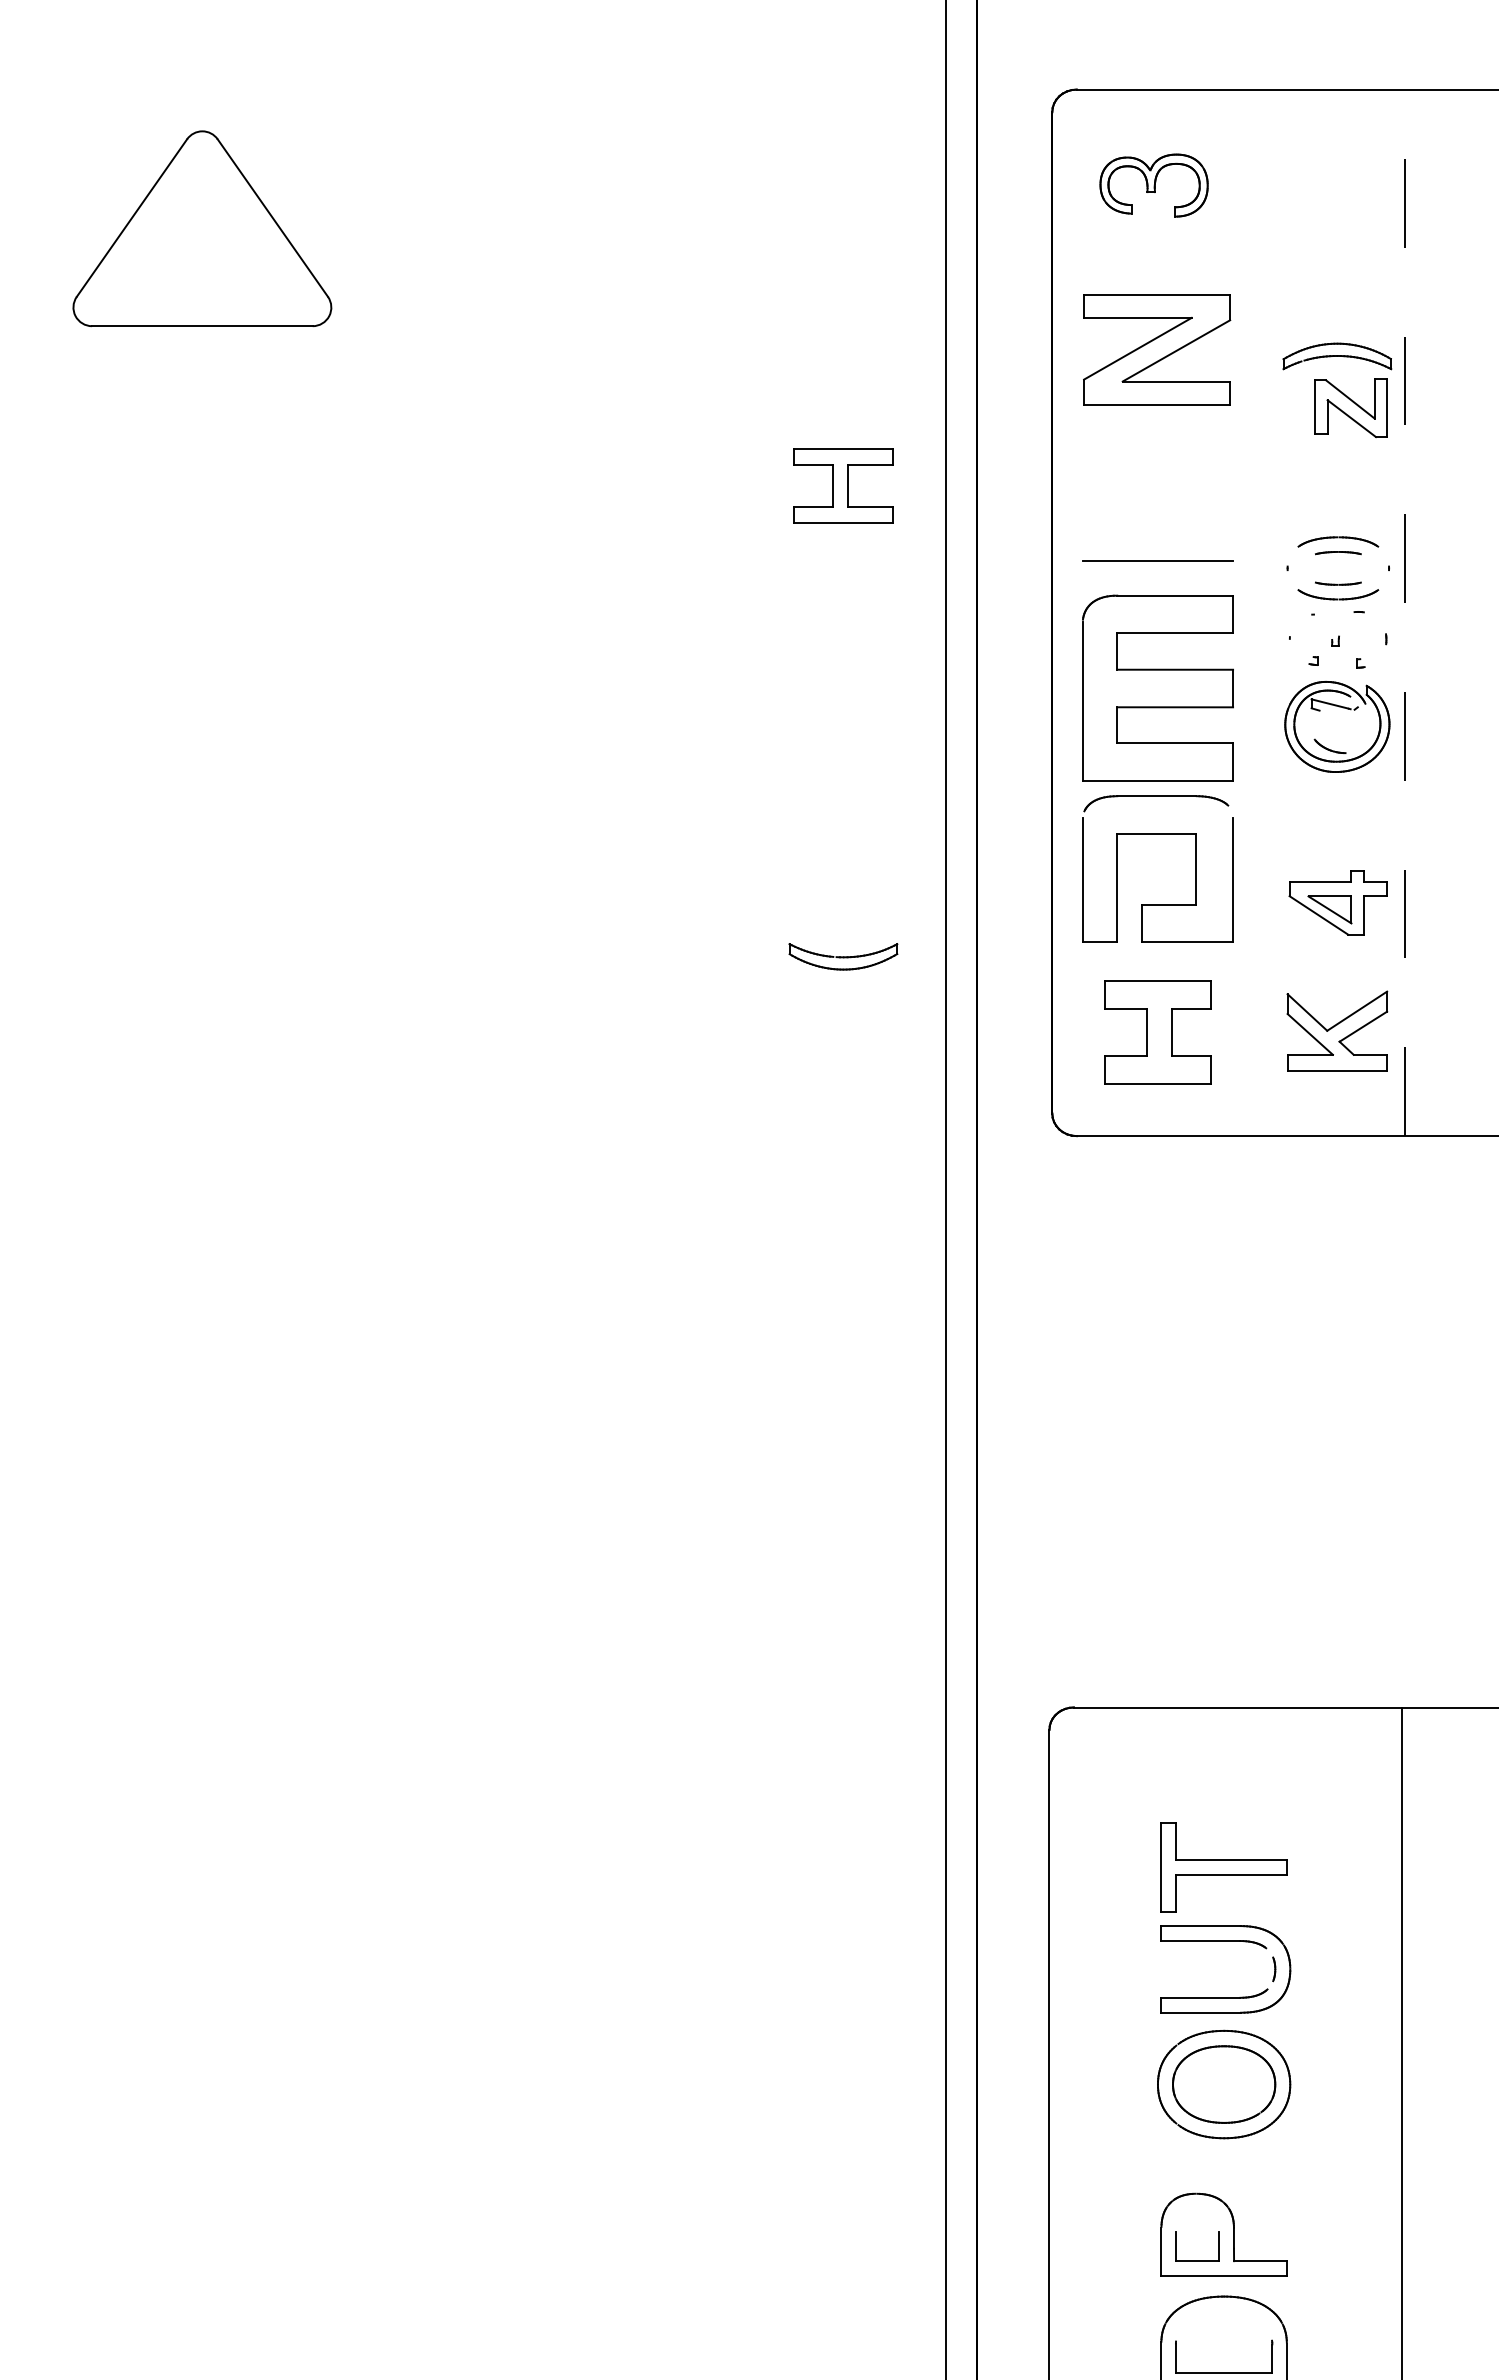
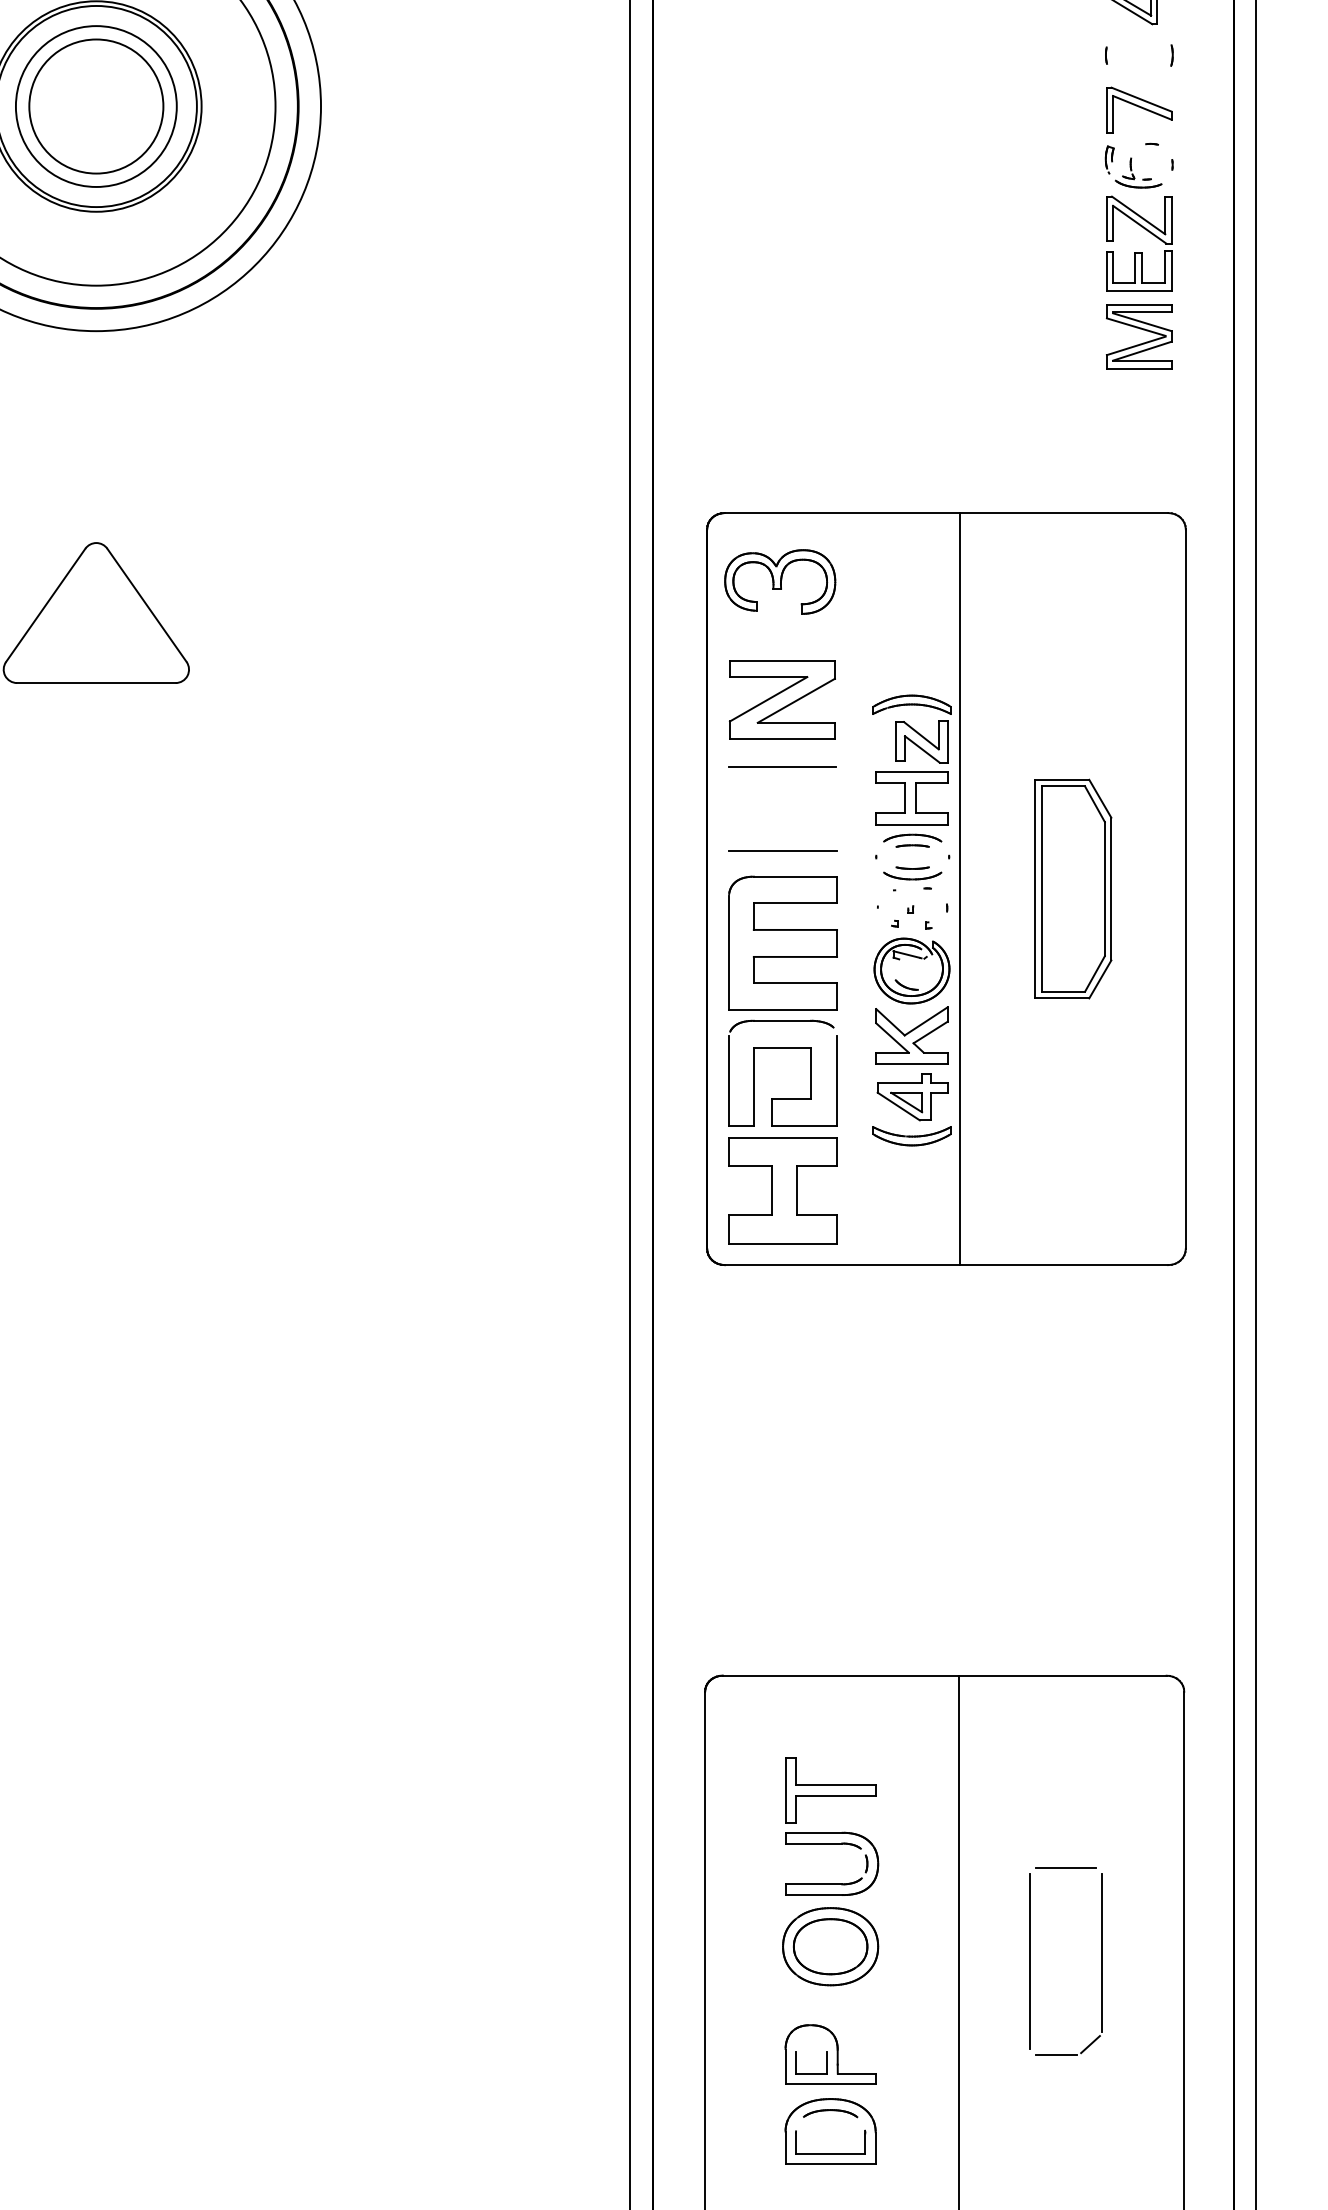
part: (1154, 184) -> (780, 581), size x1.43
line: (1157, 442) -> (782, 766), added
part: (842, 486) -> (911, 798), moved
line: (1404, 612) -> (960, 888), dashed -> solid
part: (842, 957) -> (911, 1136), moved
part: (1336, 1030) -> (911, 1035), moved
part: (1157, 1032) -> (782, 1190), size x1.43
part: (1223, 2316) -> (830, 2113), added

